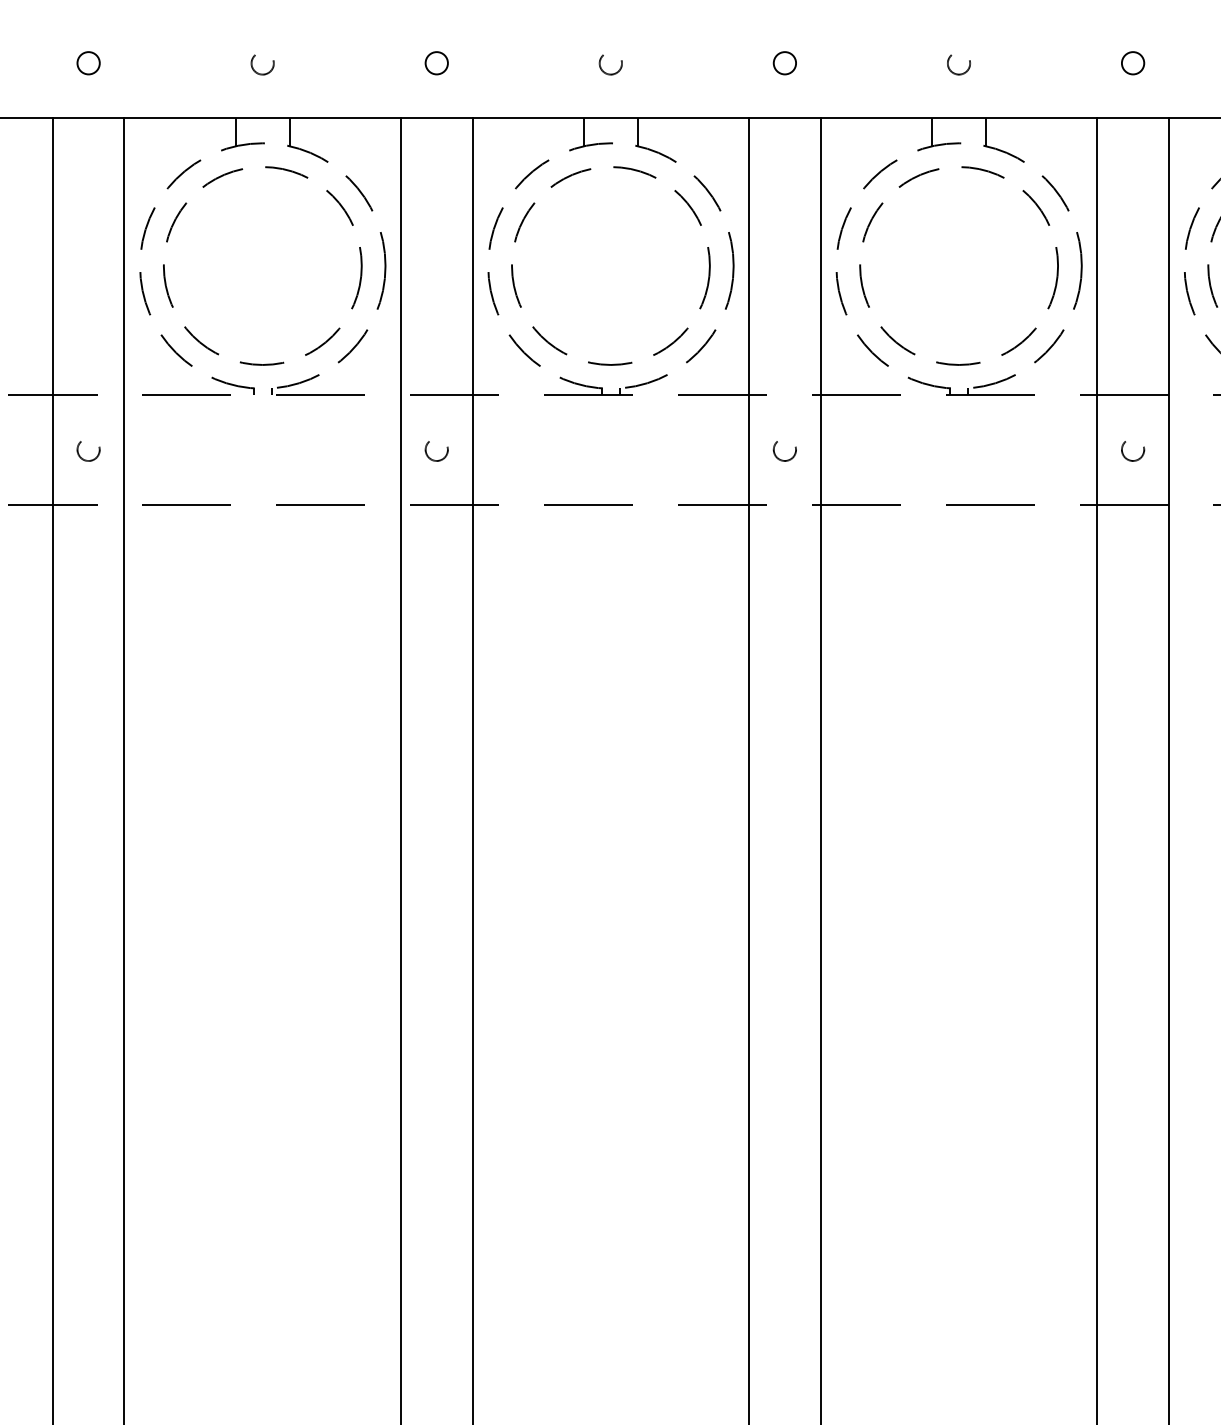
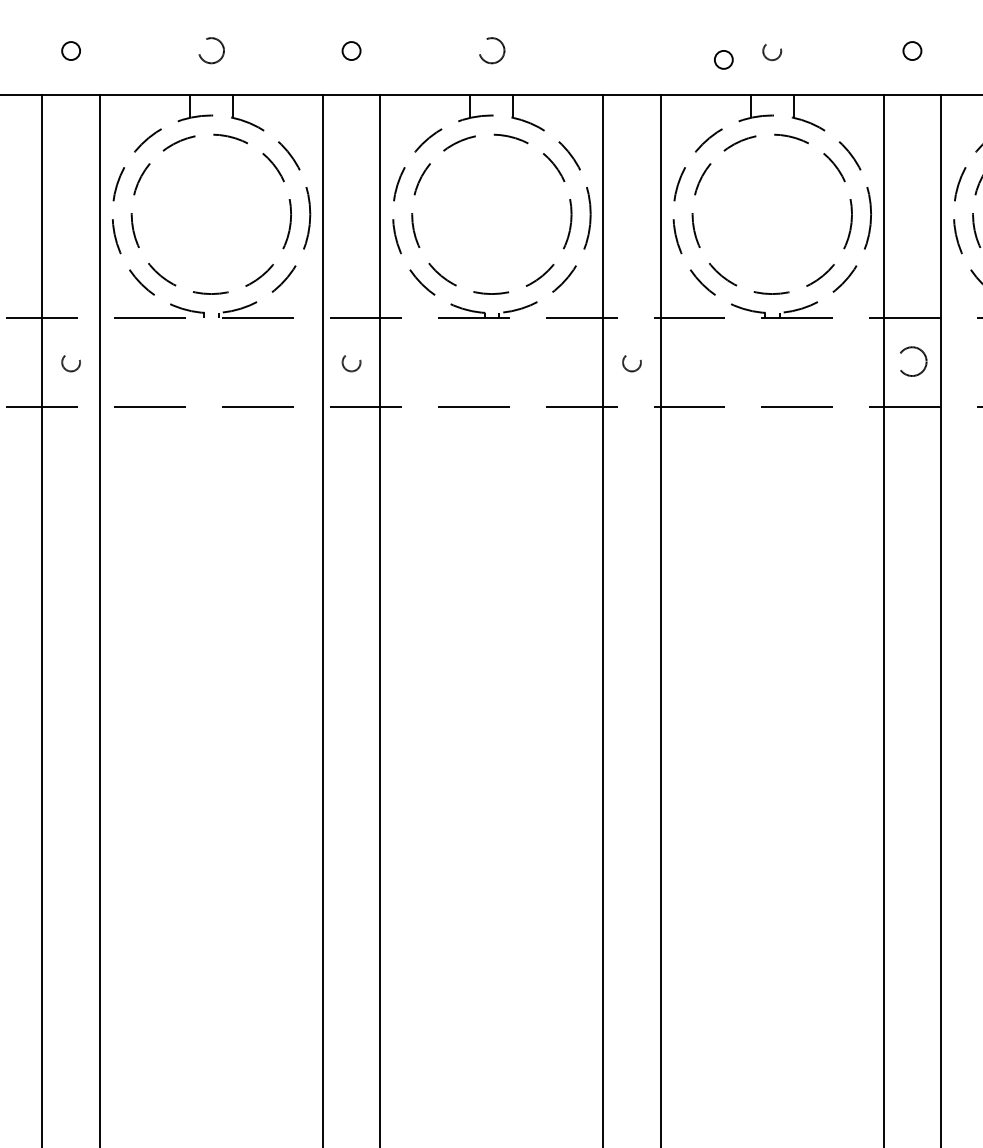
circle: (784, 63) -> (723, 60), moved
circle: (262, 64) -> (211, 52), size x1.4
circle: (610, 64) -> (491, 52), size x1.4
circle: (1133, 451) -> (912, 363), size x1.6

